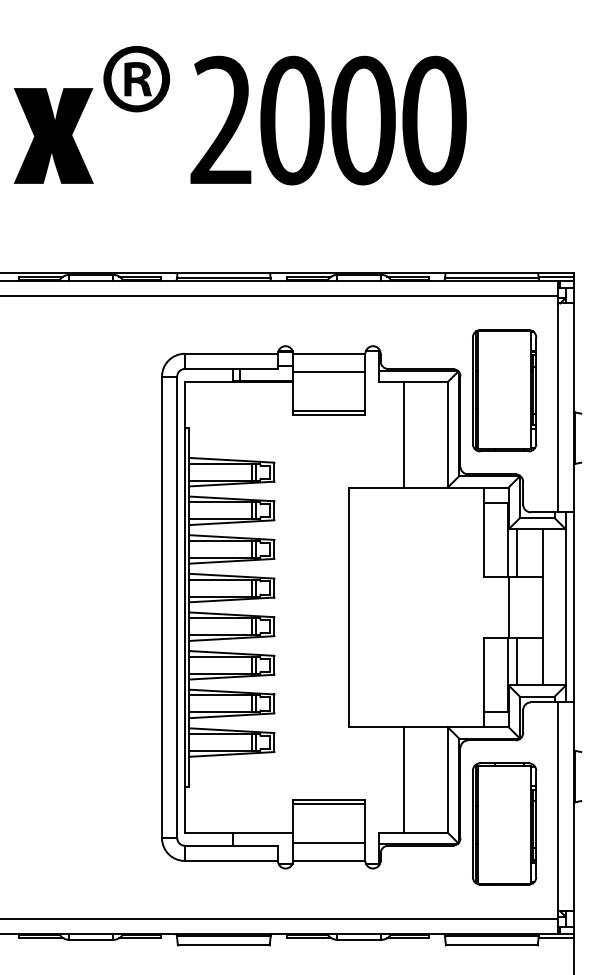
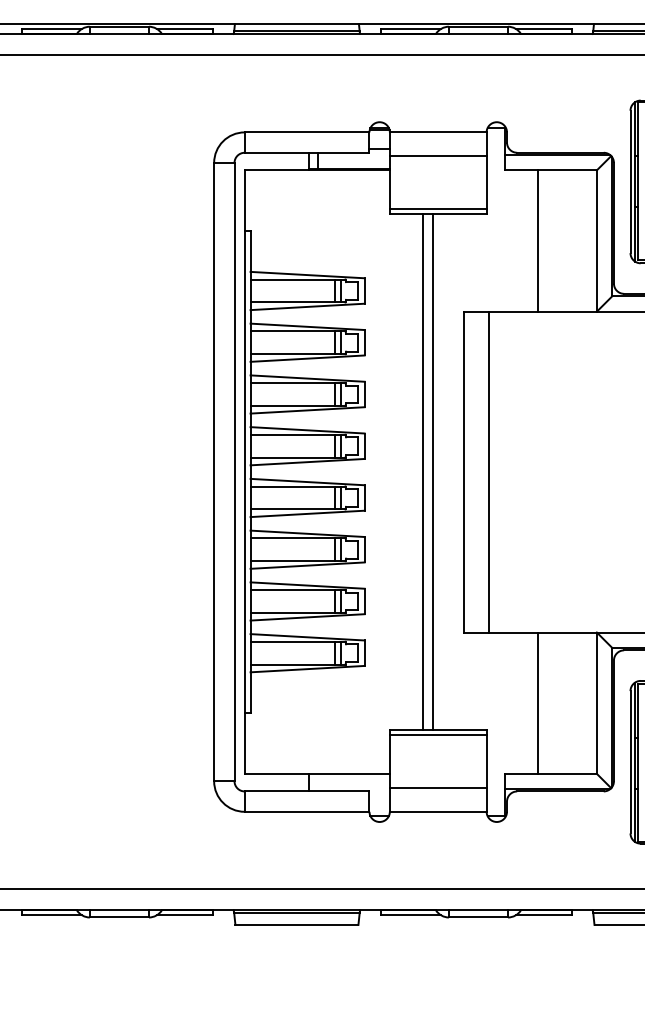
line: (318, 606) -> (423, 470), added
line: (325, 606) -> (433, 470), added
line: (367, 607) -> (489, 472), added

